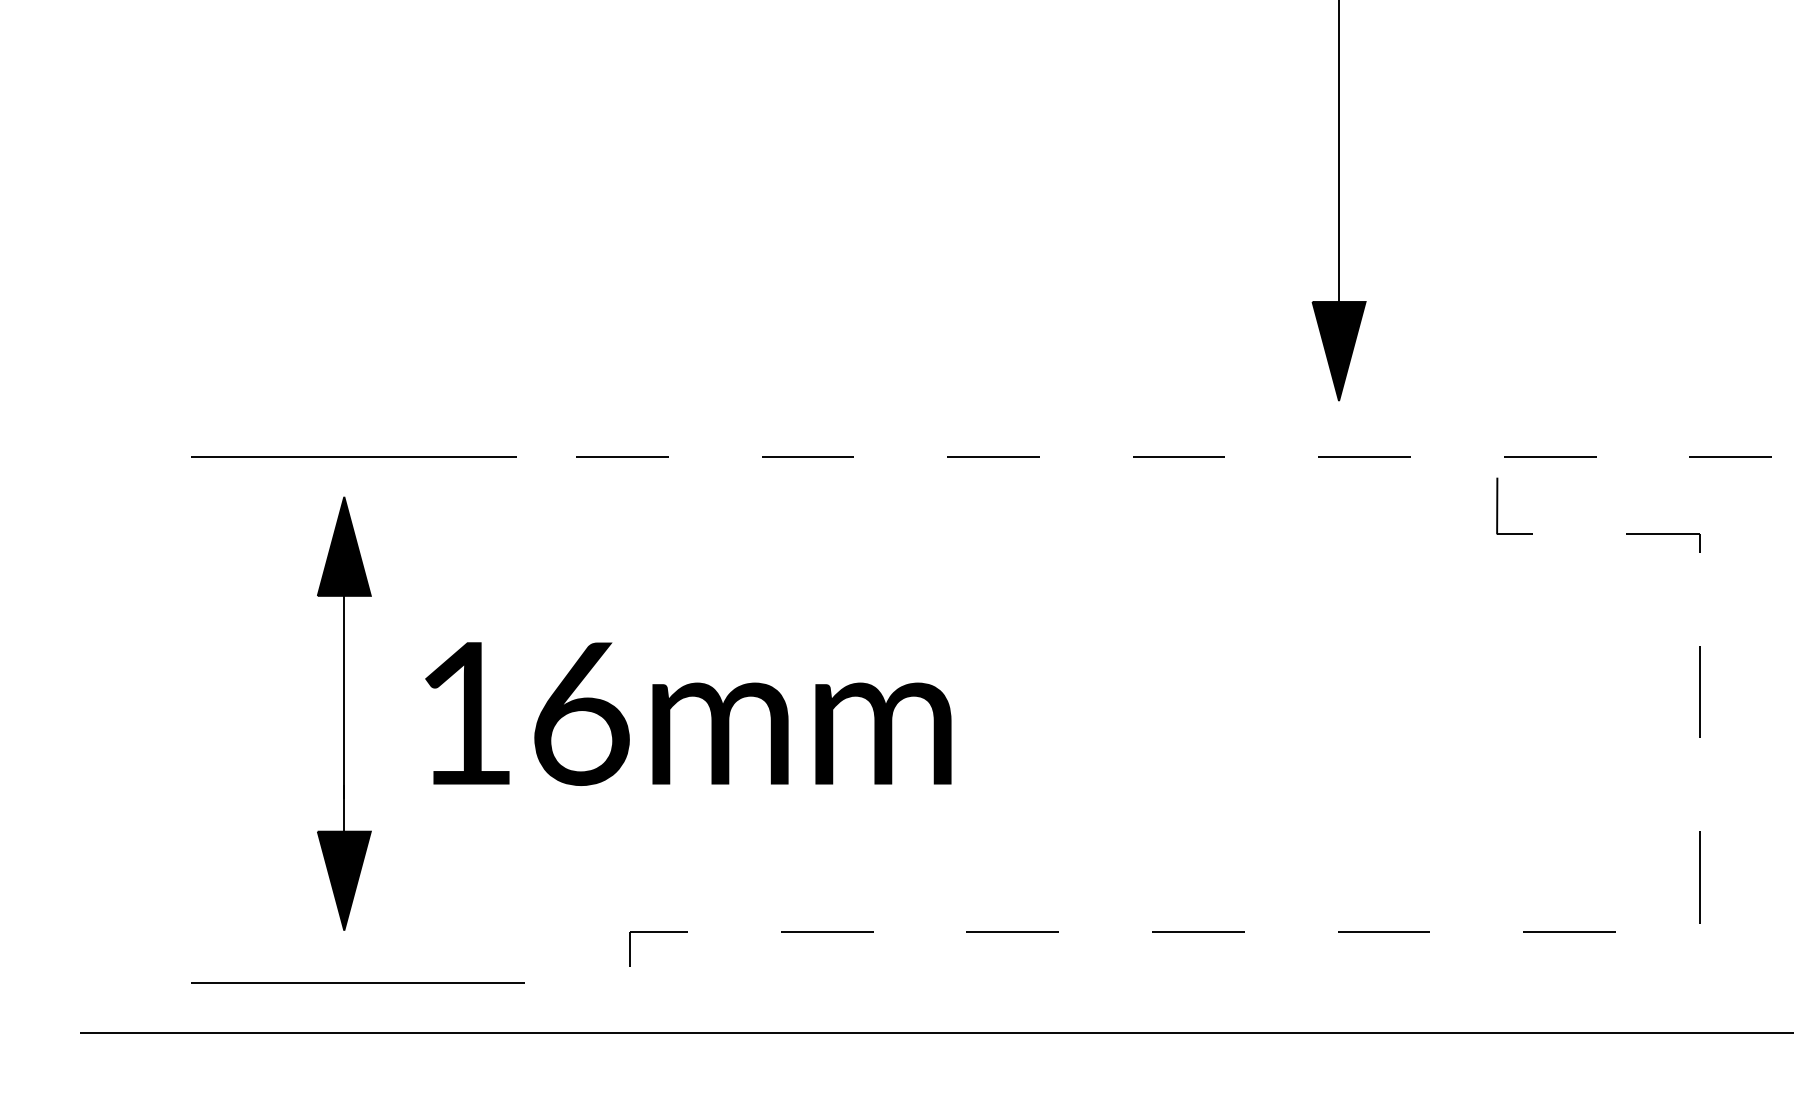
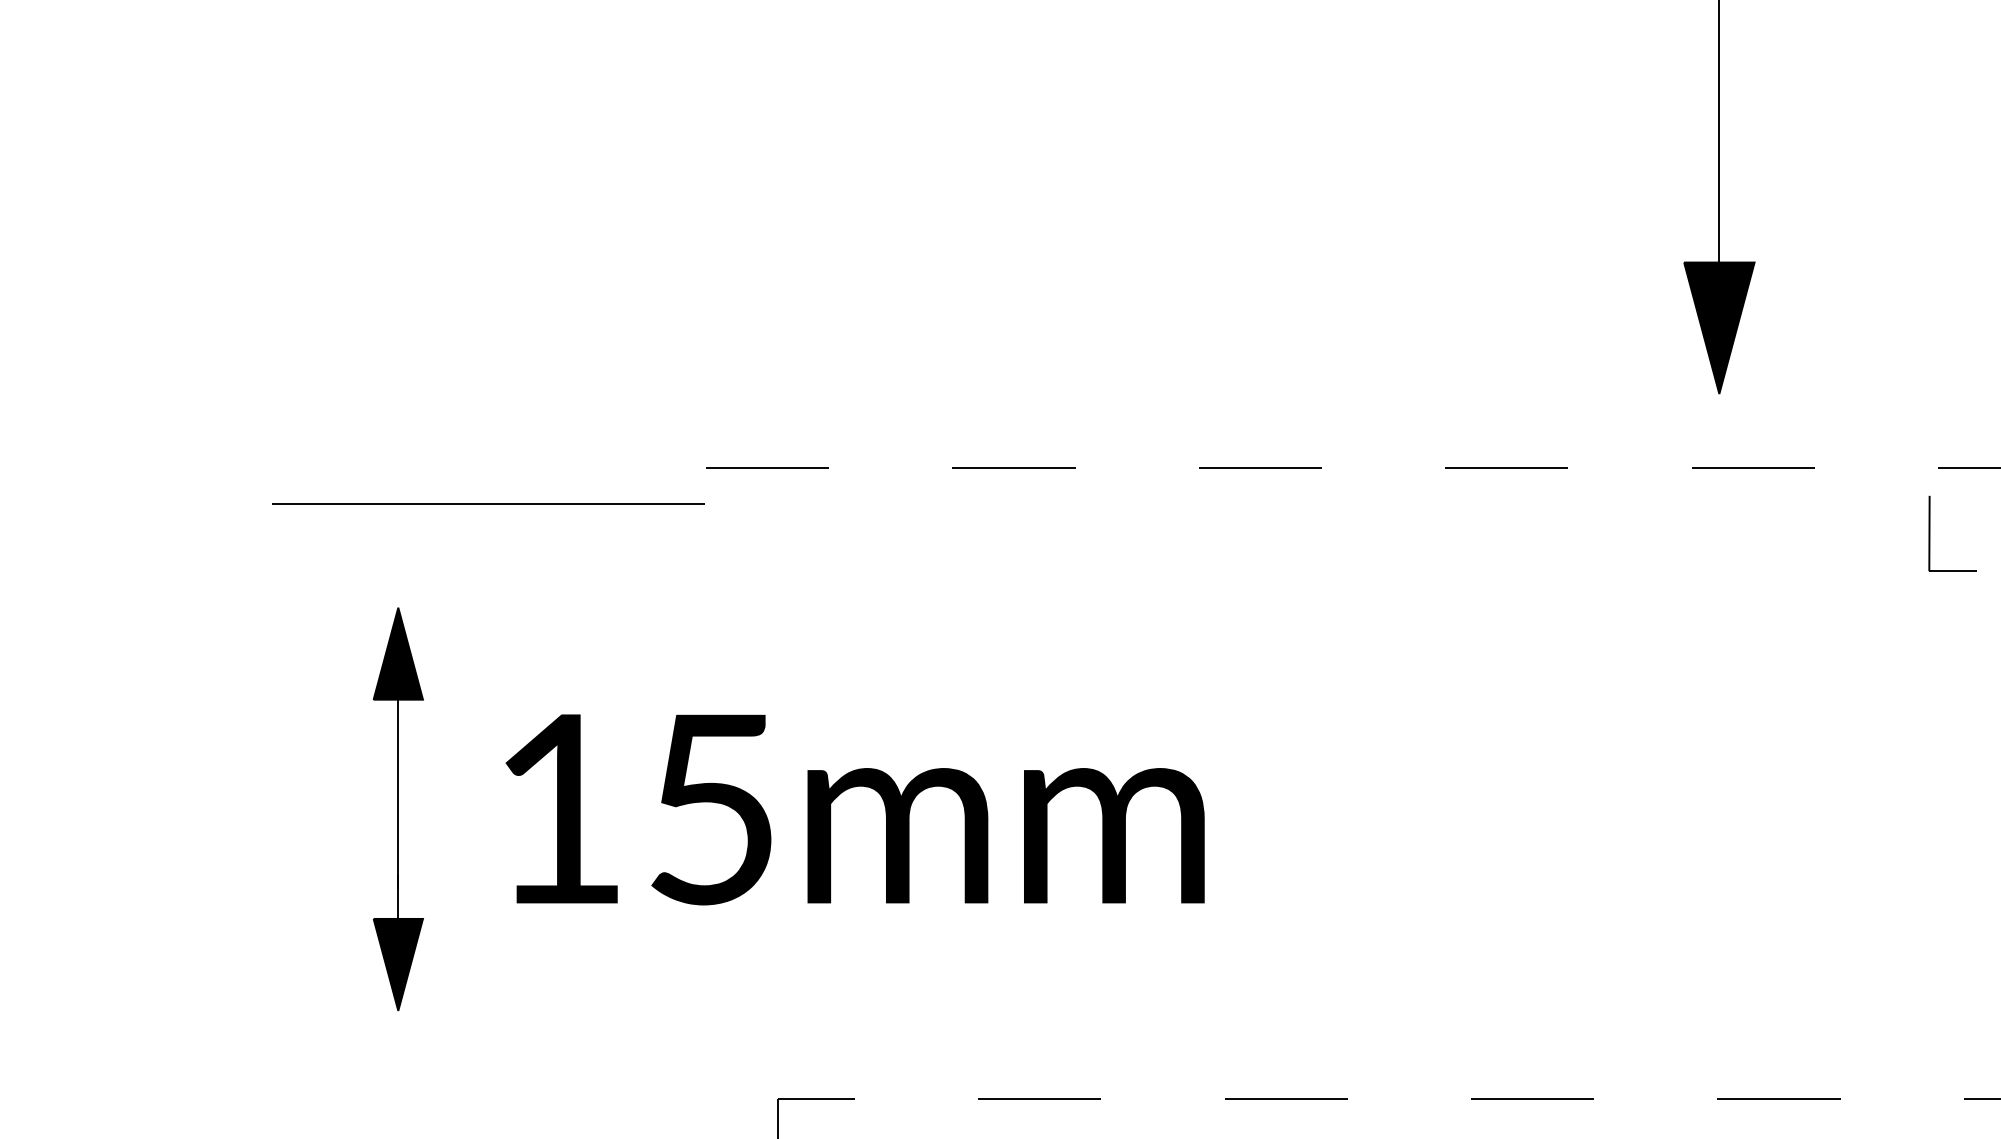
line: (353, 456) -> (487, 503), moved
part: (344, 713) -> (398, 809), size x0.7
text: (581, 713) -> (713, 809), 16mm -> 15mm

